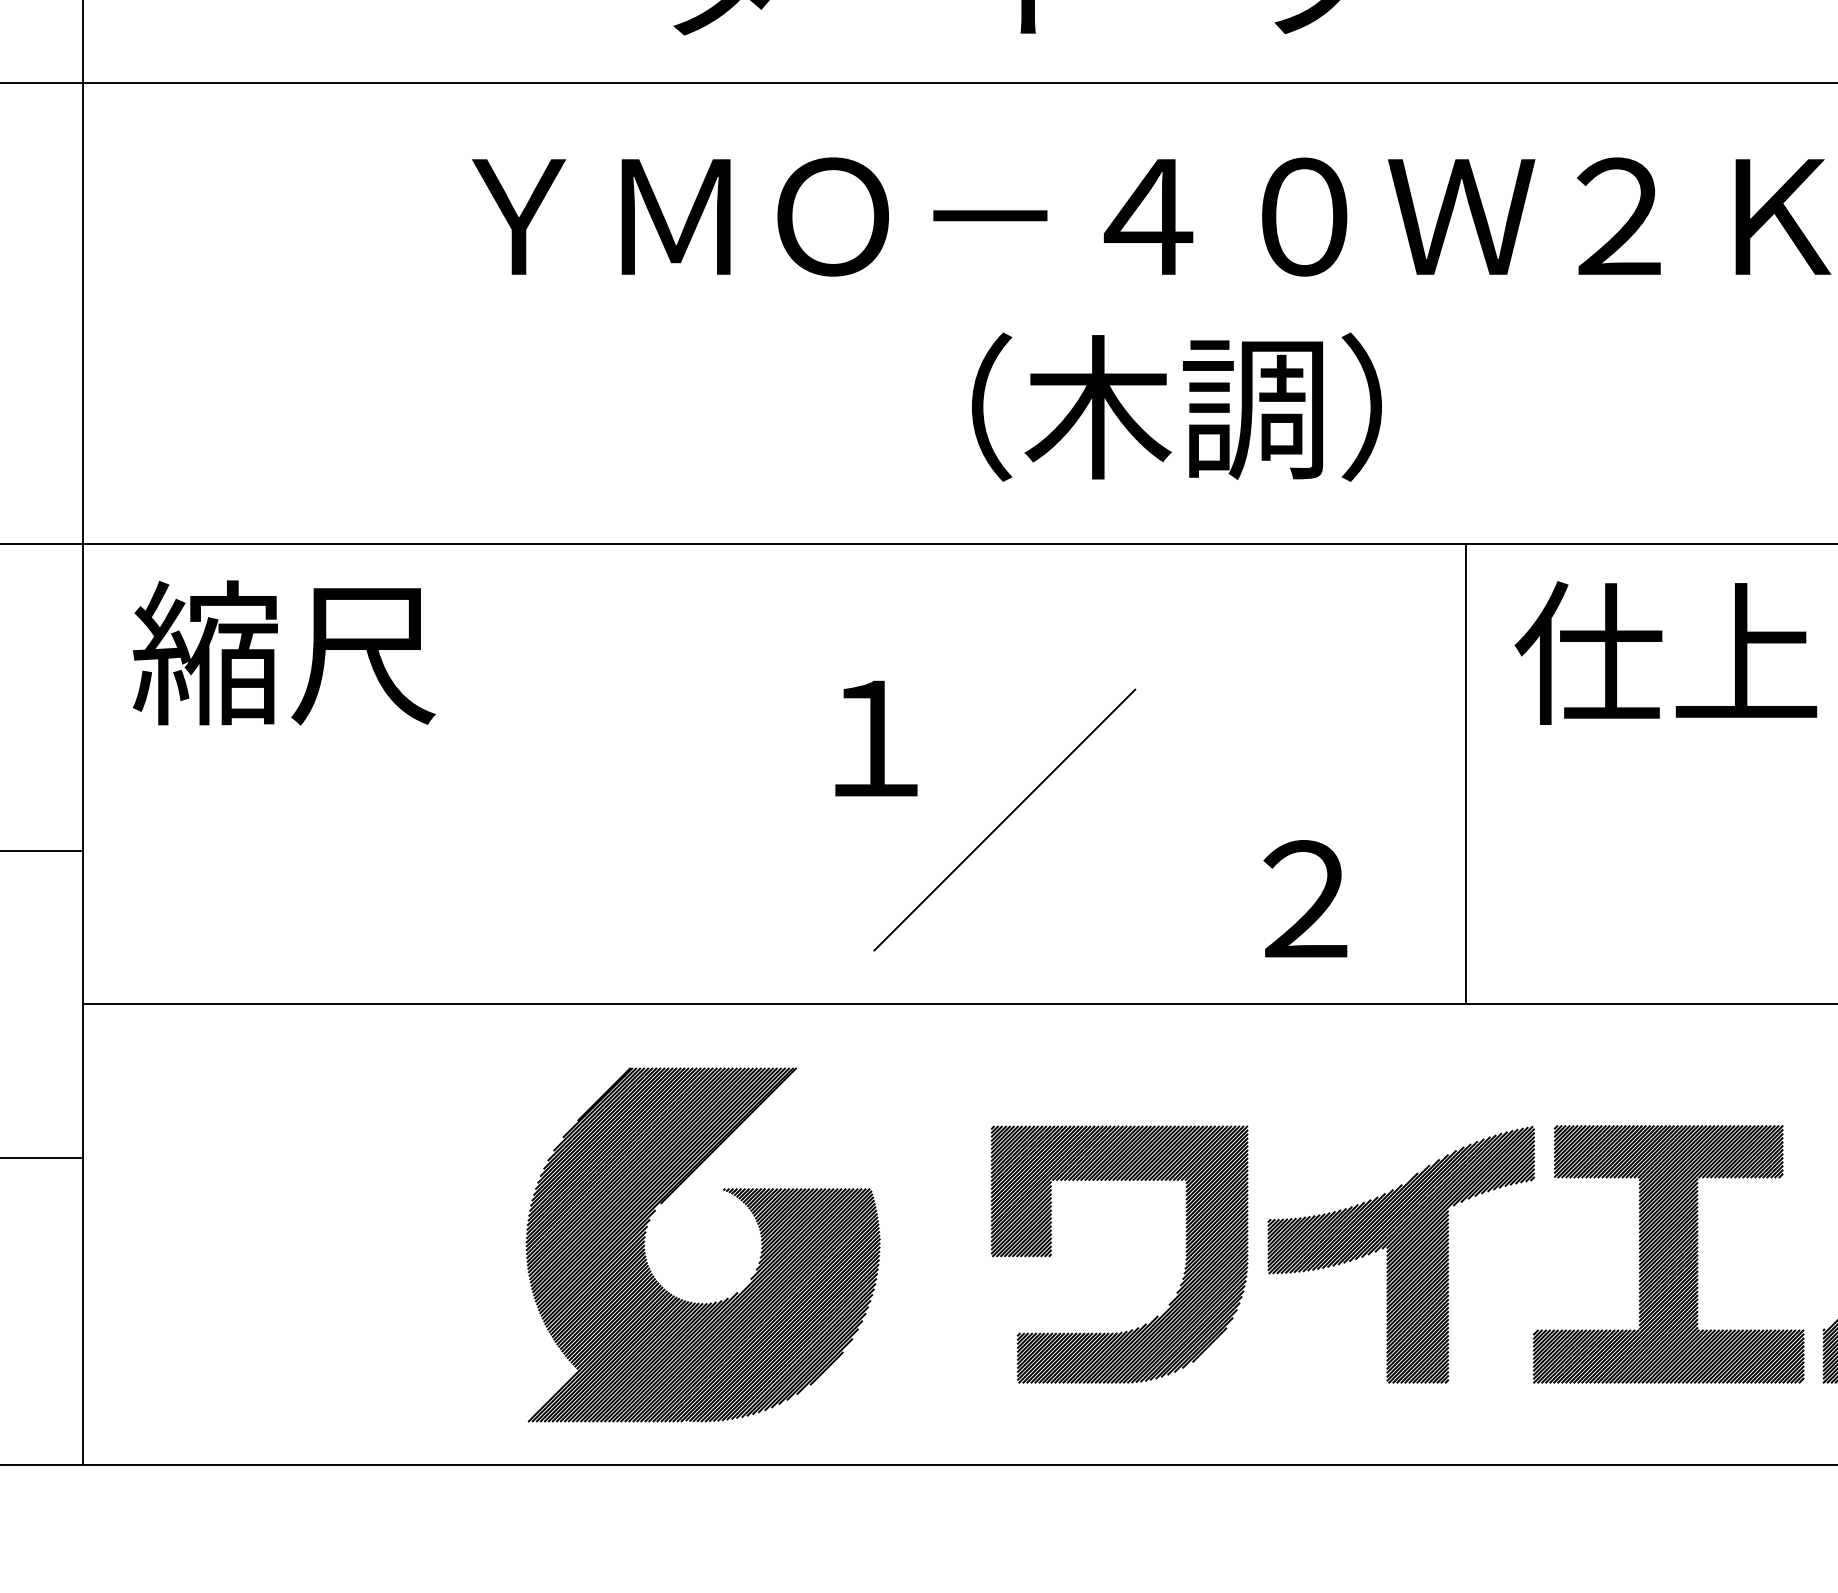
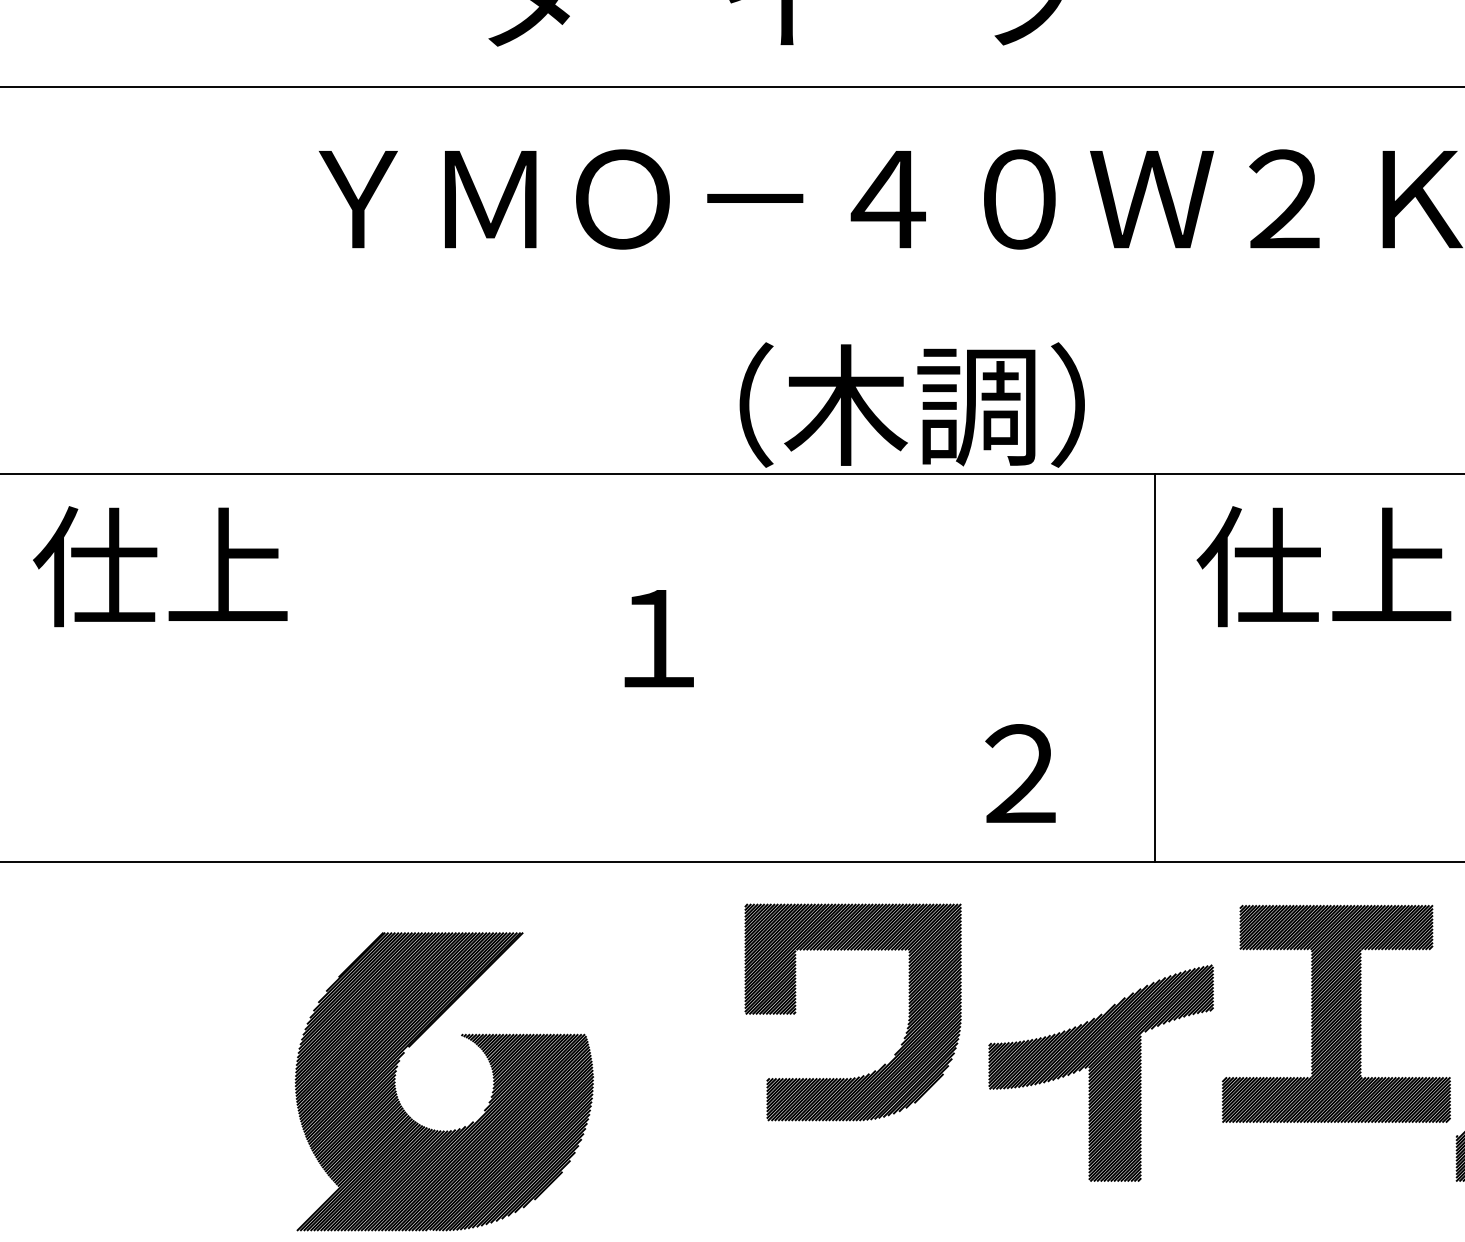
text: (1176, 406) -> (911, 404), moved
text: (283, 652) -> (160, 566), 縮尺 -> 仕上
line: (1004, 819) -> (767, 706), removed
part: (645, 1245) -> (395, 1082), moved
part: (1668, 1254) -> (1336, 1014), moved
part: (1185, 1255) -> (908, 1013), moved

